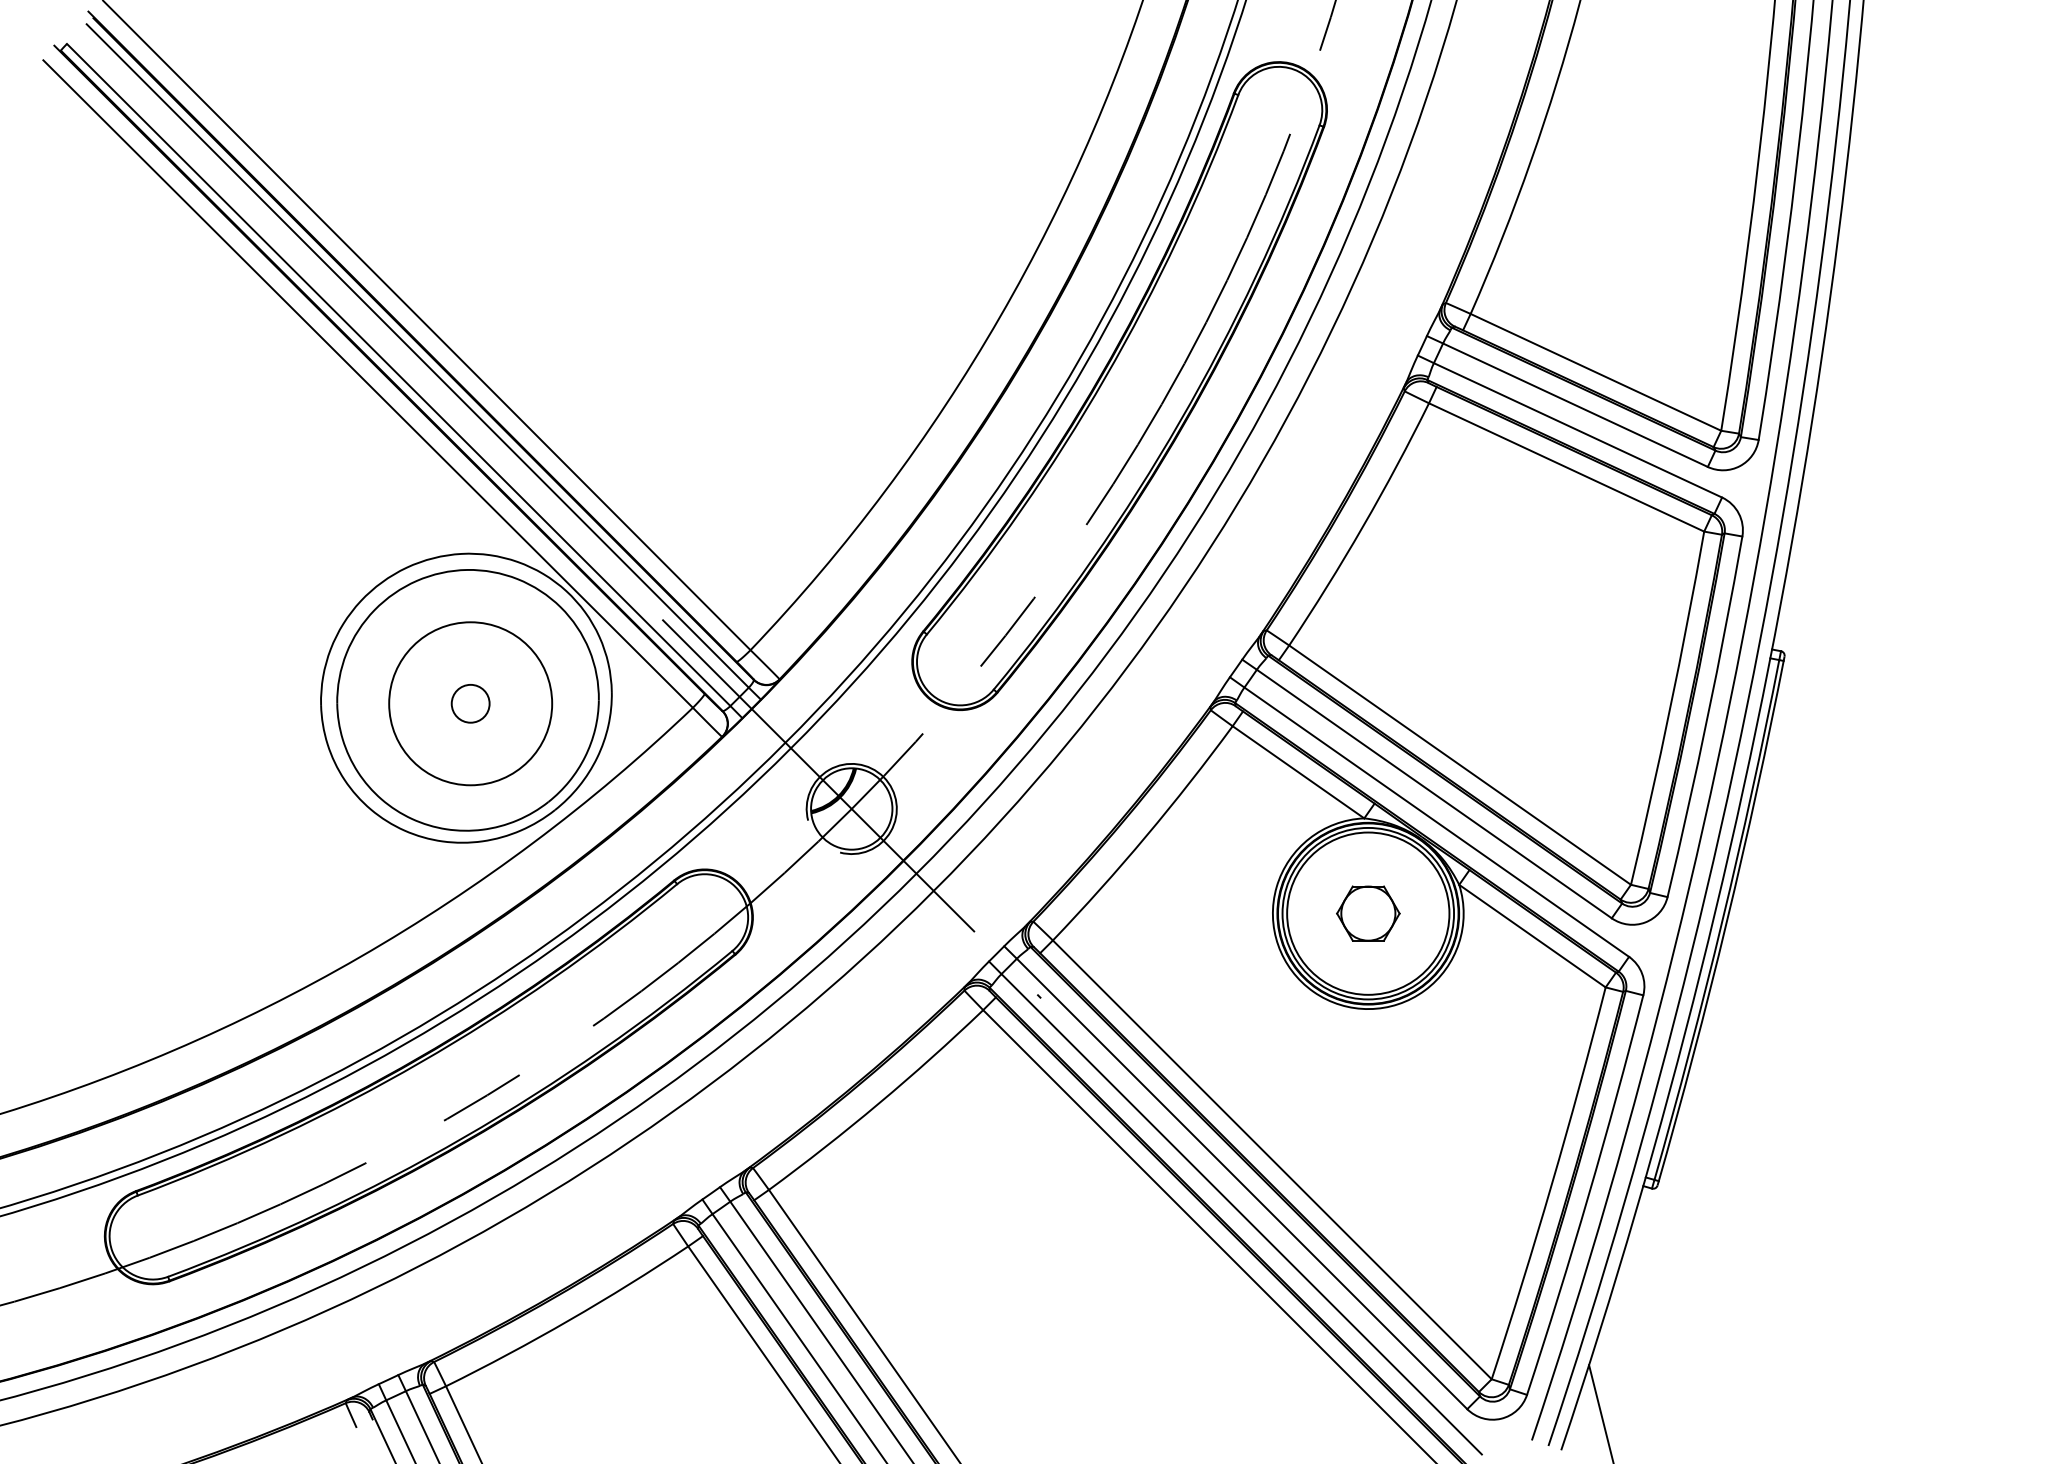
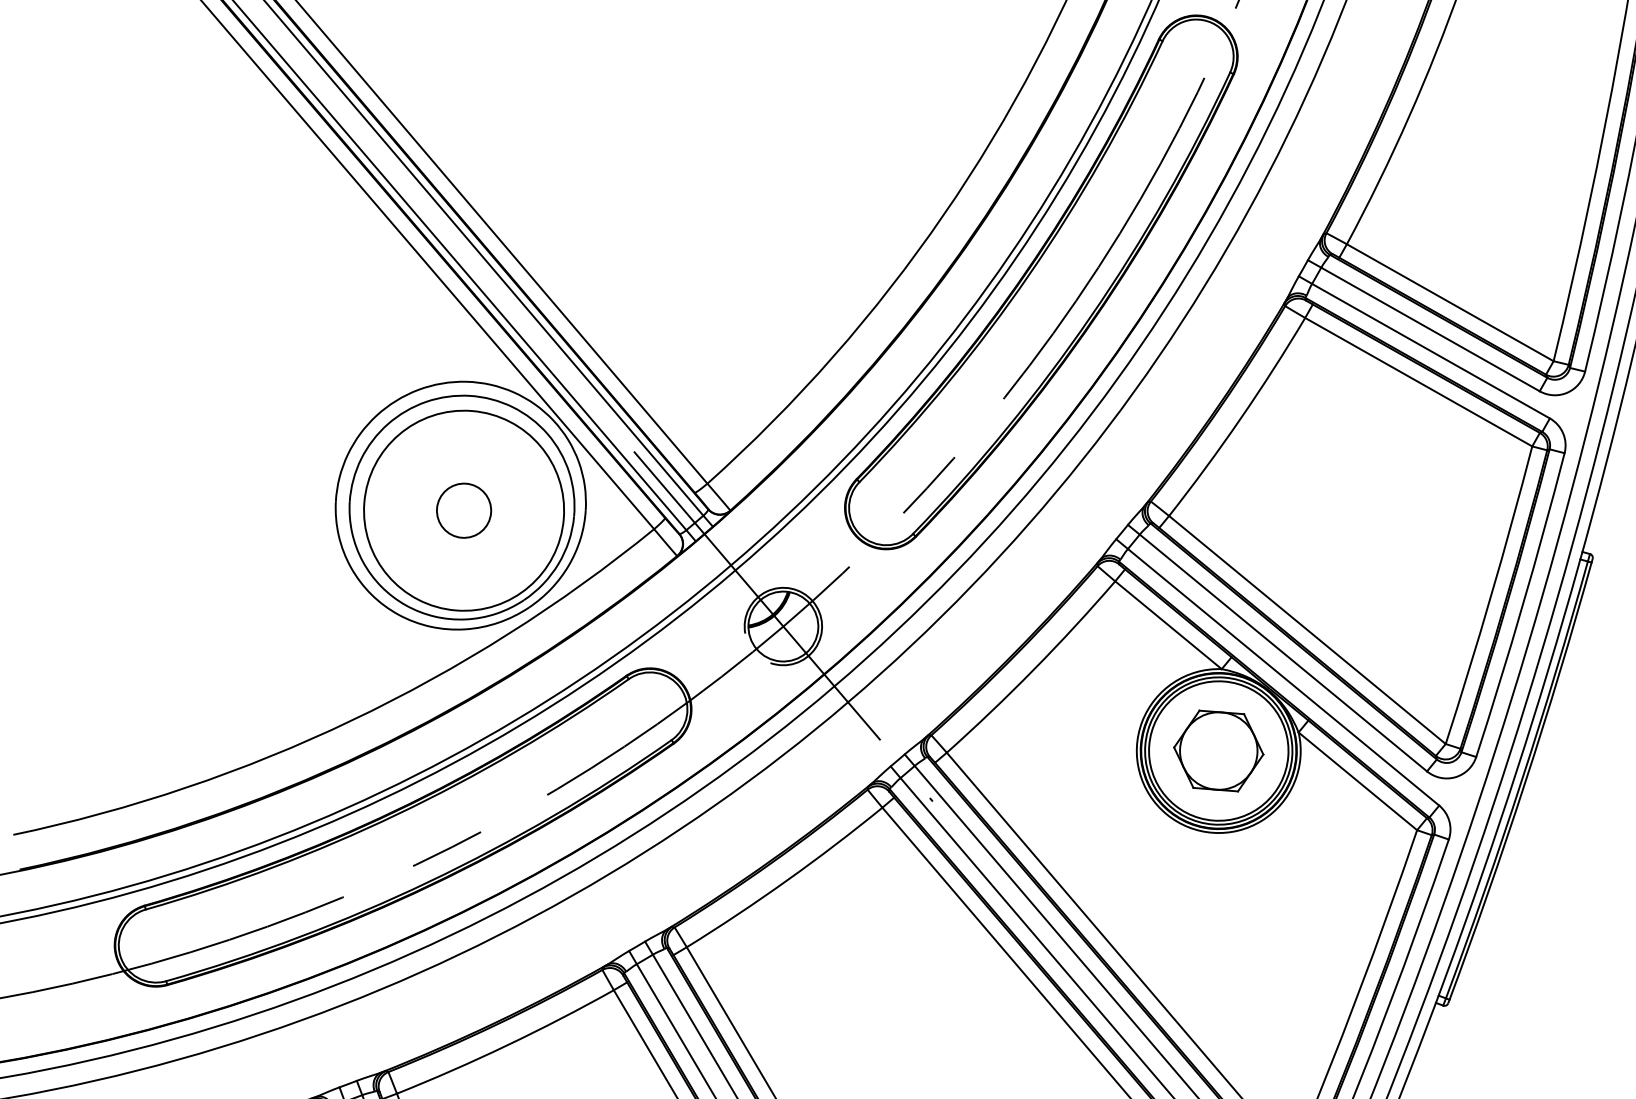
circle: (470, 703) -> (463, 510), size x1.43
circle: (470, 703) -> (463, 510), size x1.67
part: (1368, 913) -> (1218, 750), size x1.67

